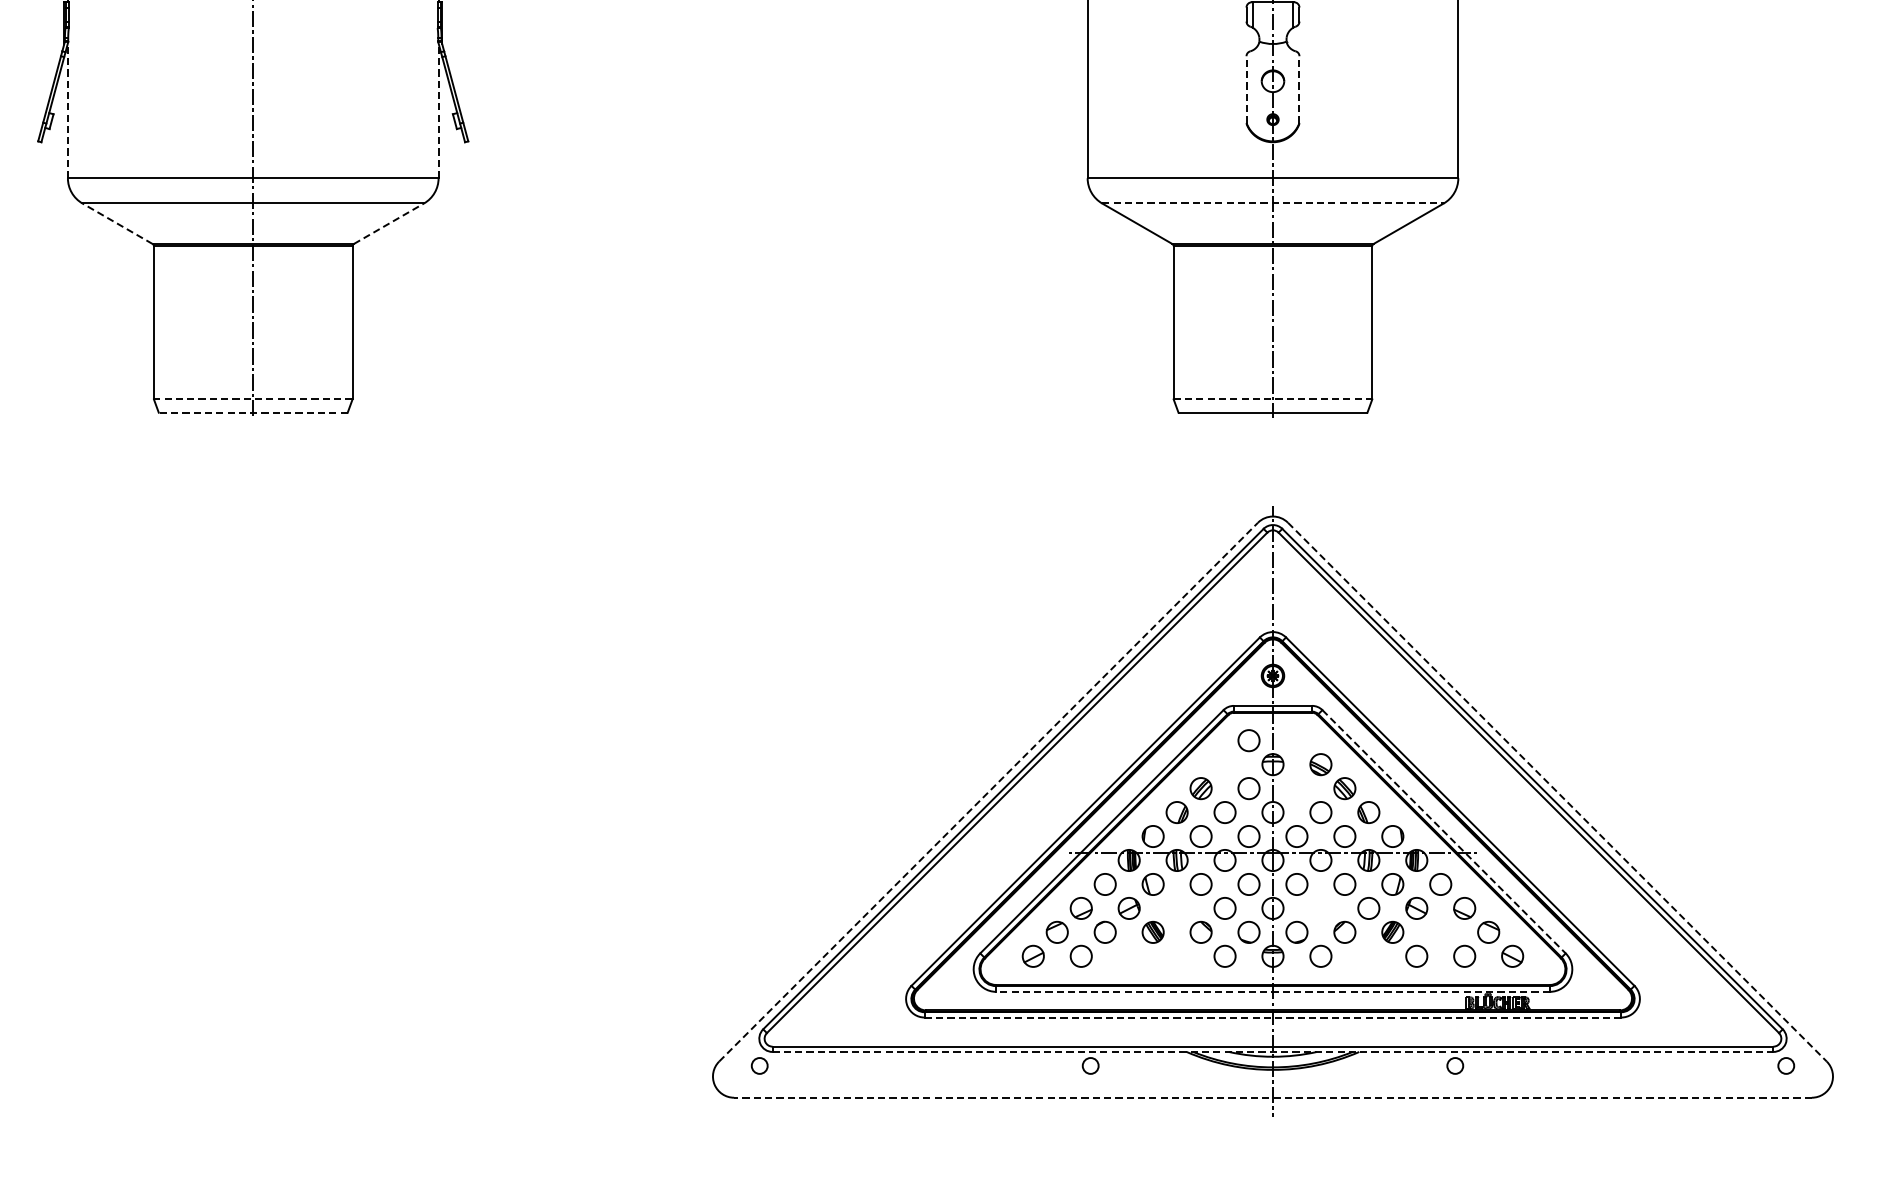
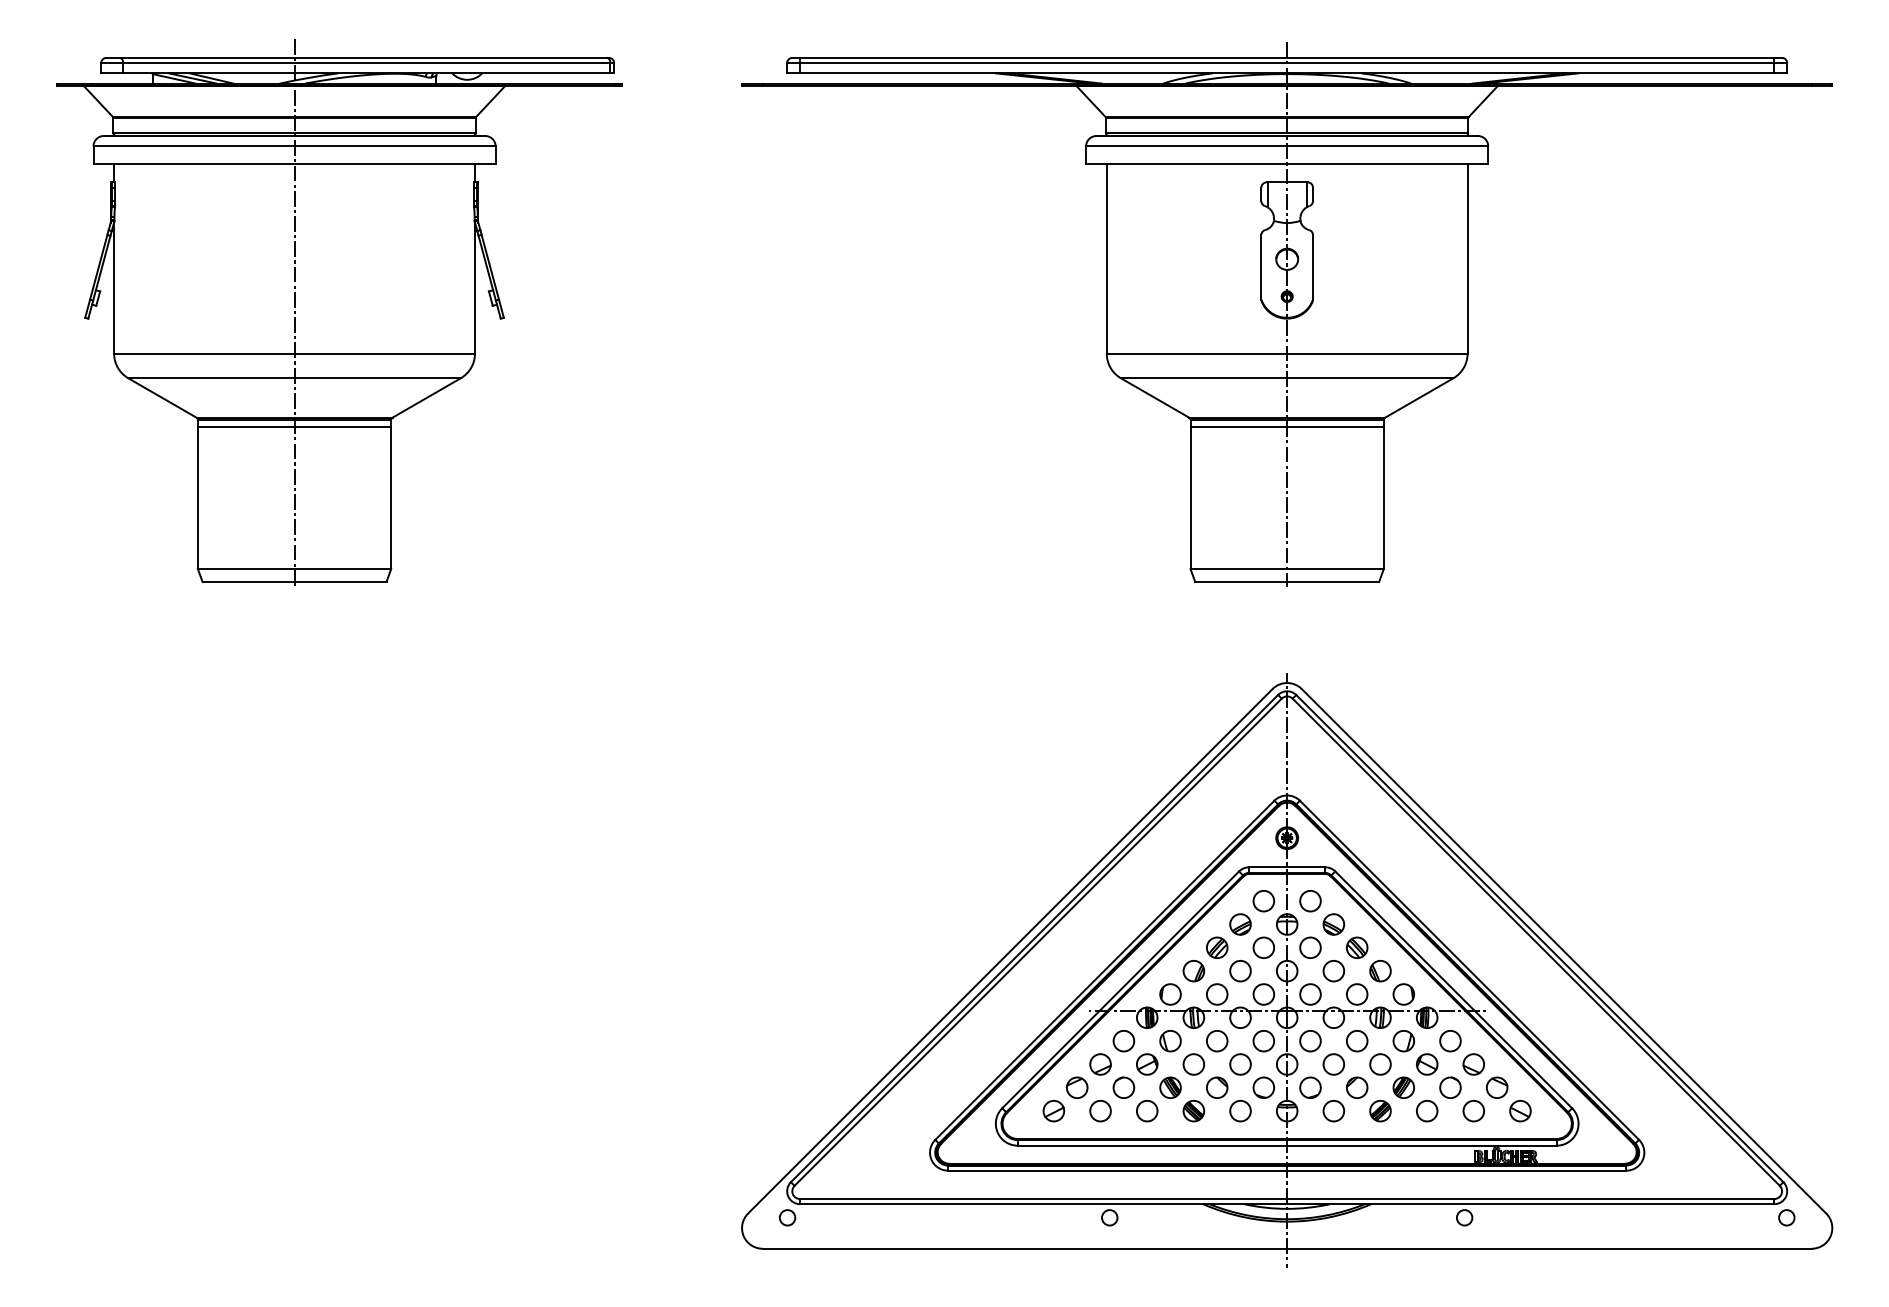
line: (1246, 89) -> (1261, 267), dashed -> solid
line: (1298, 89) -> (1312, 267), dashed -> solid
line: (68, 111) -> (114, 288), dashed -> solid
line: (438, 111) -> (474, 288), dashed -> solid
line: (1273, 203) -> (1287, 378), dashed -> solid
line: (117, 223) -> (162, 397), dashed -> solid
line: (389, 223) -> (427, 397), dashed -> solid
line: (253, 254) -> (294, 427), added
line: (1272, 254) -> (1286, 427), added
line: (253, 399) -> (294, 569), dashed -> solid
line: (1273, 399) -> (1287, 569), dashed -> solid
line: (253, 412) -> (294, 581), dashed -> solid
circle: (1296, 741) -> (1310, 901), added
part: (1225, 764) -> (1240, 924), added
circle: (1296, 788) -> (1310, 947), added
line: (988, 792) -> (1010, 951), dashed -> solid
line: (1557, 792) -> (1564, 951), dashed -> solid
line: (1444, 832) -> (1454, 990), dashed -> solid
circle: (1176, 908) -> (1193, 1064), added
circle: (1320, 908) -> (1333, 1064), added
circle: (1440, 932) -> (1450, 1087), added
circle: (1129, 956) -> (1147, 1111), added
part: (1176, 956) -> (1193, 1111), added
part: (1368, 956) -> (1380, 1111), added
line: (1272, 991) -> (1286, 1145), dashed -> solid
line: (1272, 1017) -> (1286, 1170), dashed -> solid
line: (1273, 1052) -> (1287, 1204), dashed -> solid
line: (1273, 1097) -> (1287, 1248), dashed -> solid

